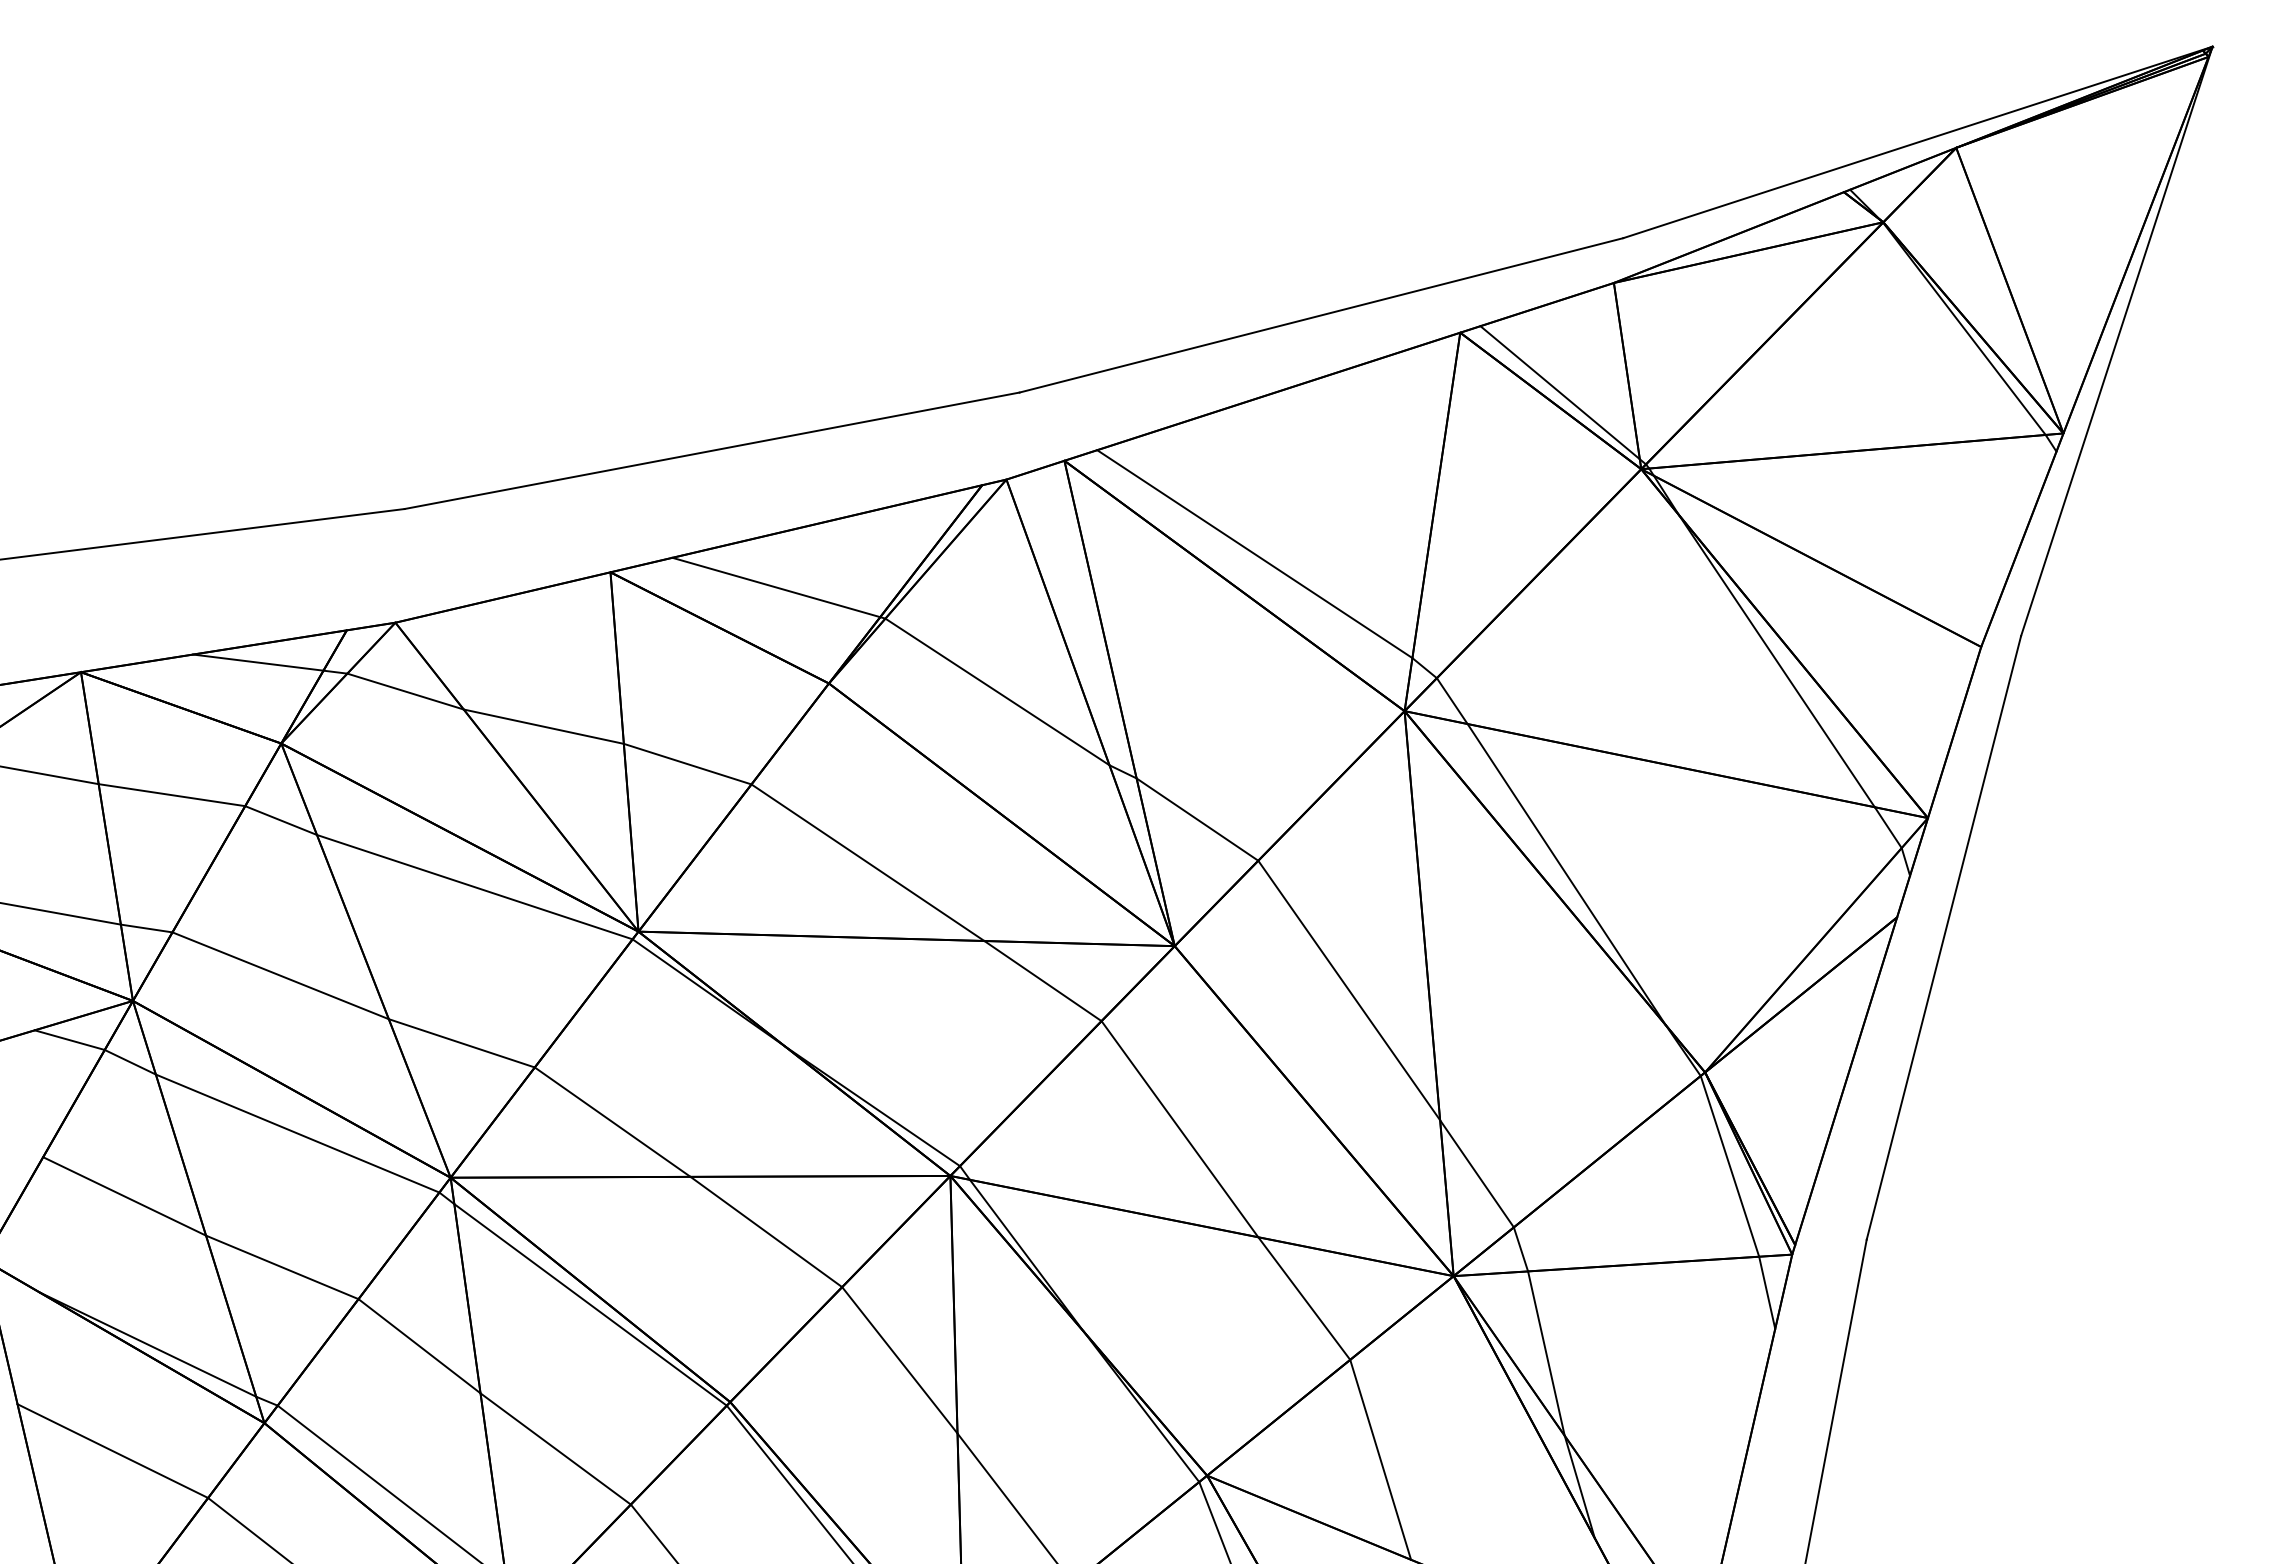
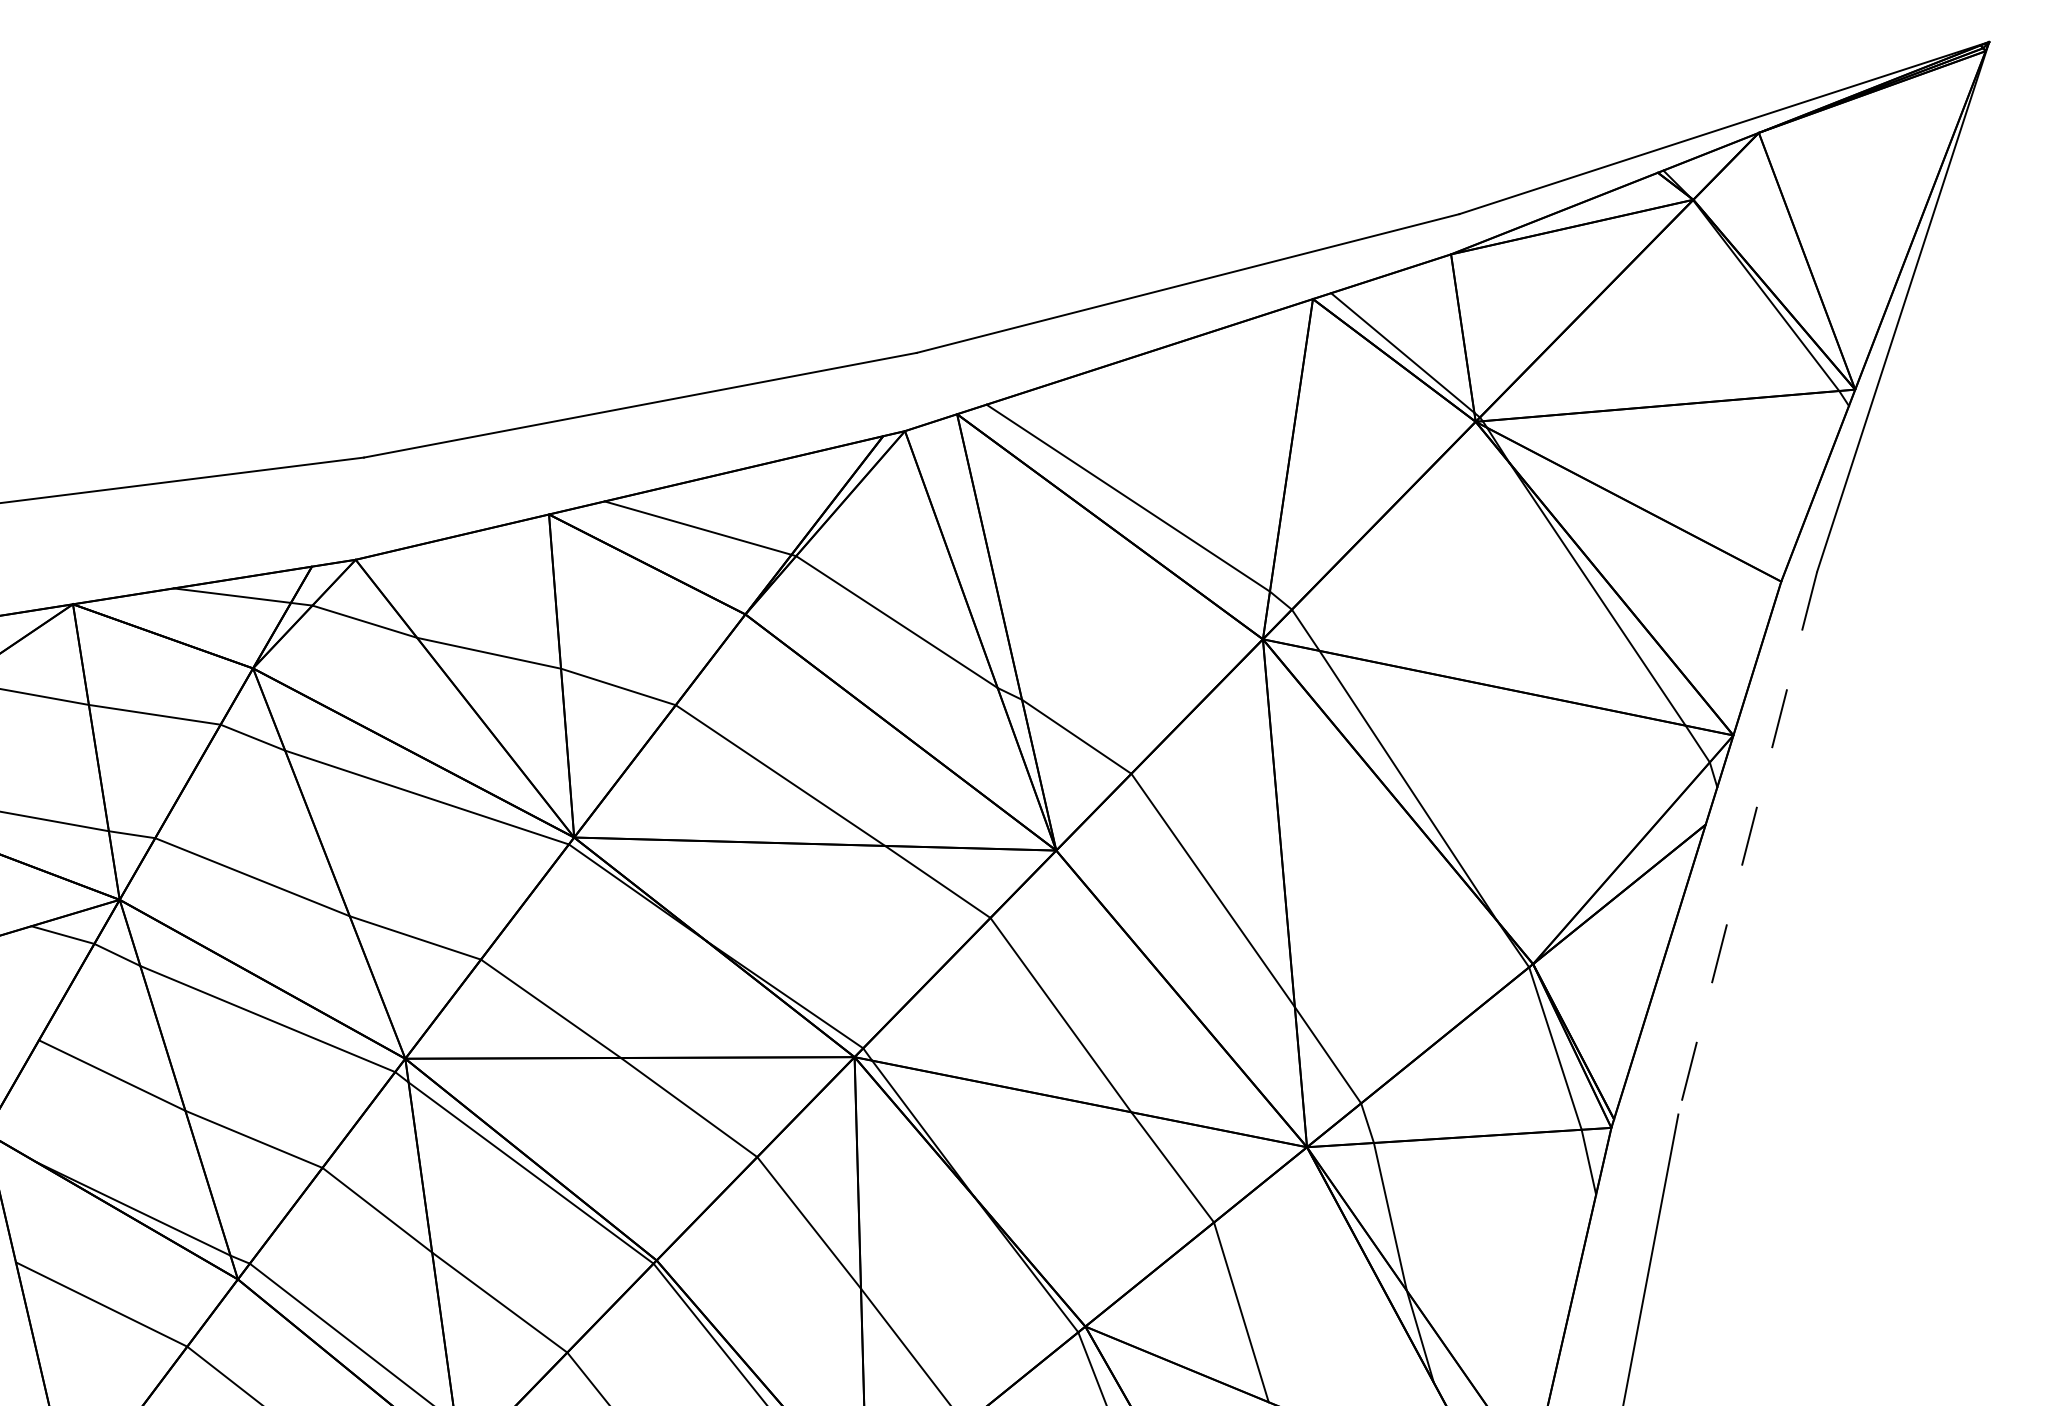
line: (1943, 937) -> (1747, 842), solid -> dashed

